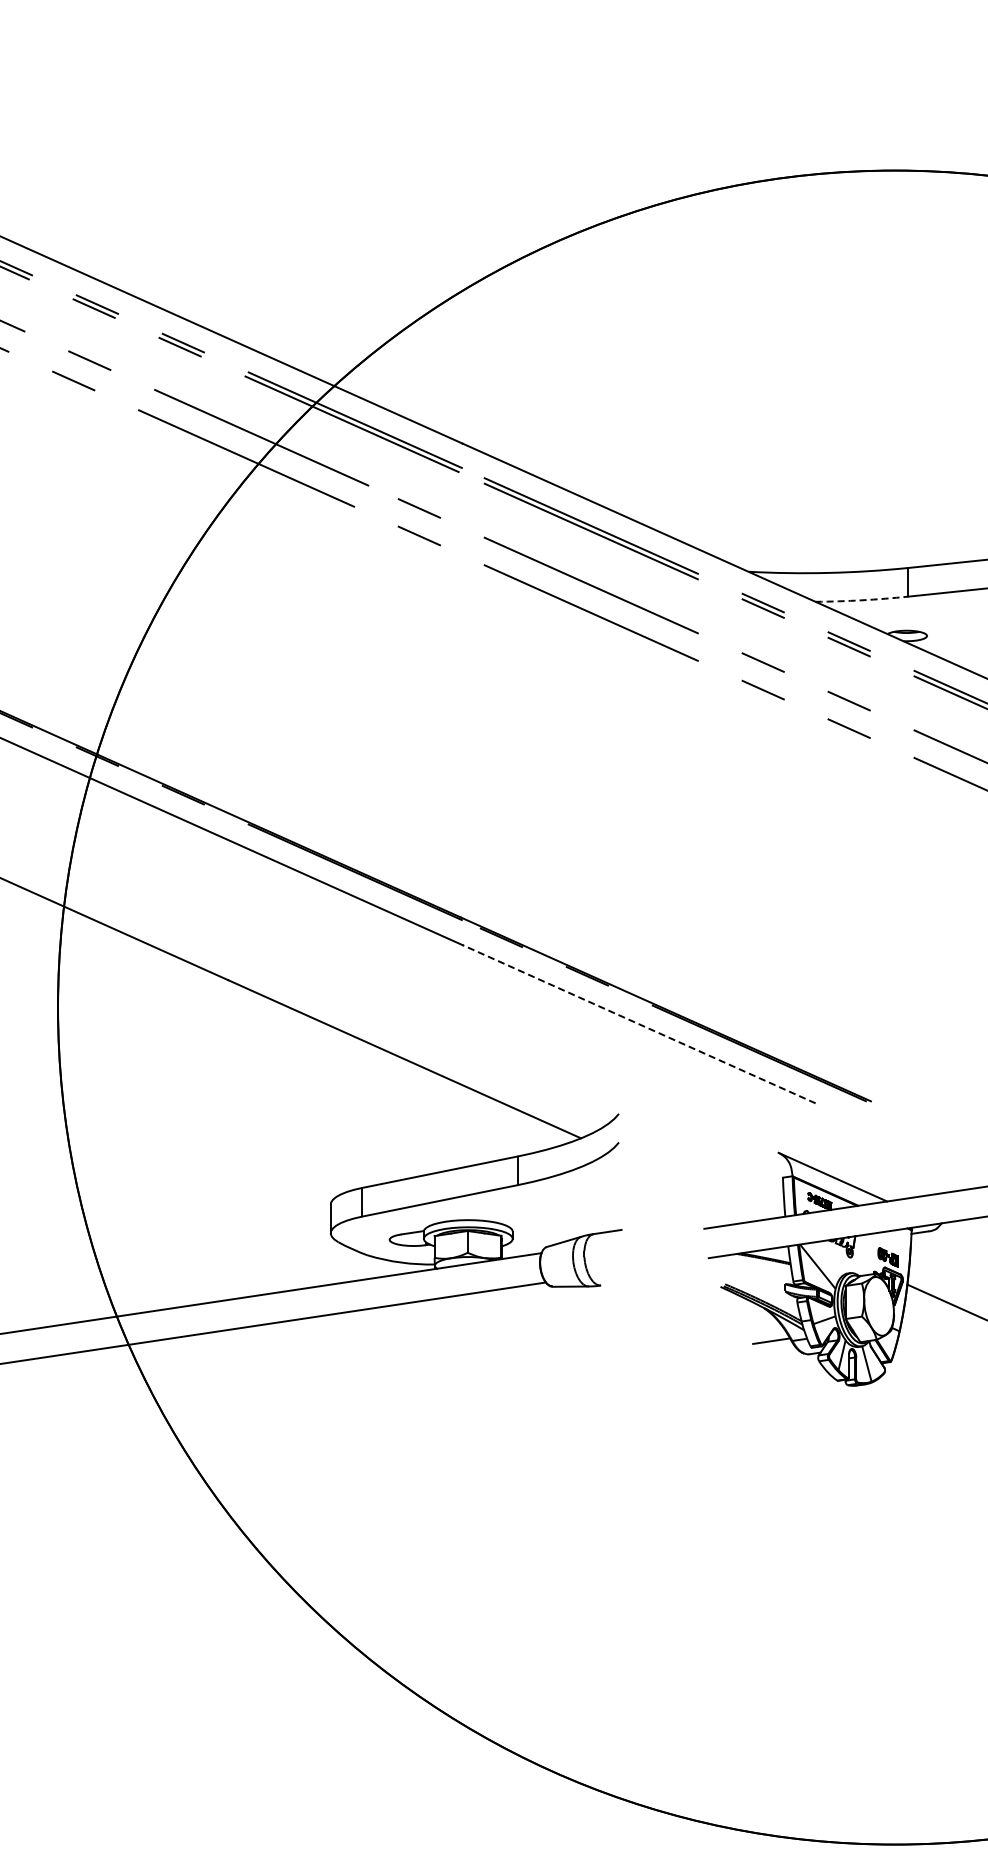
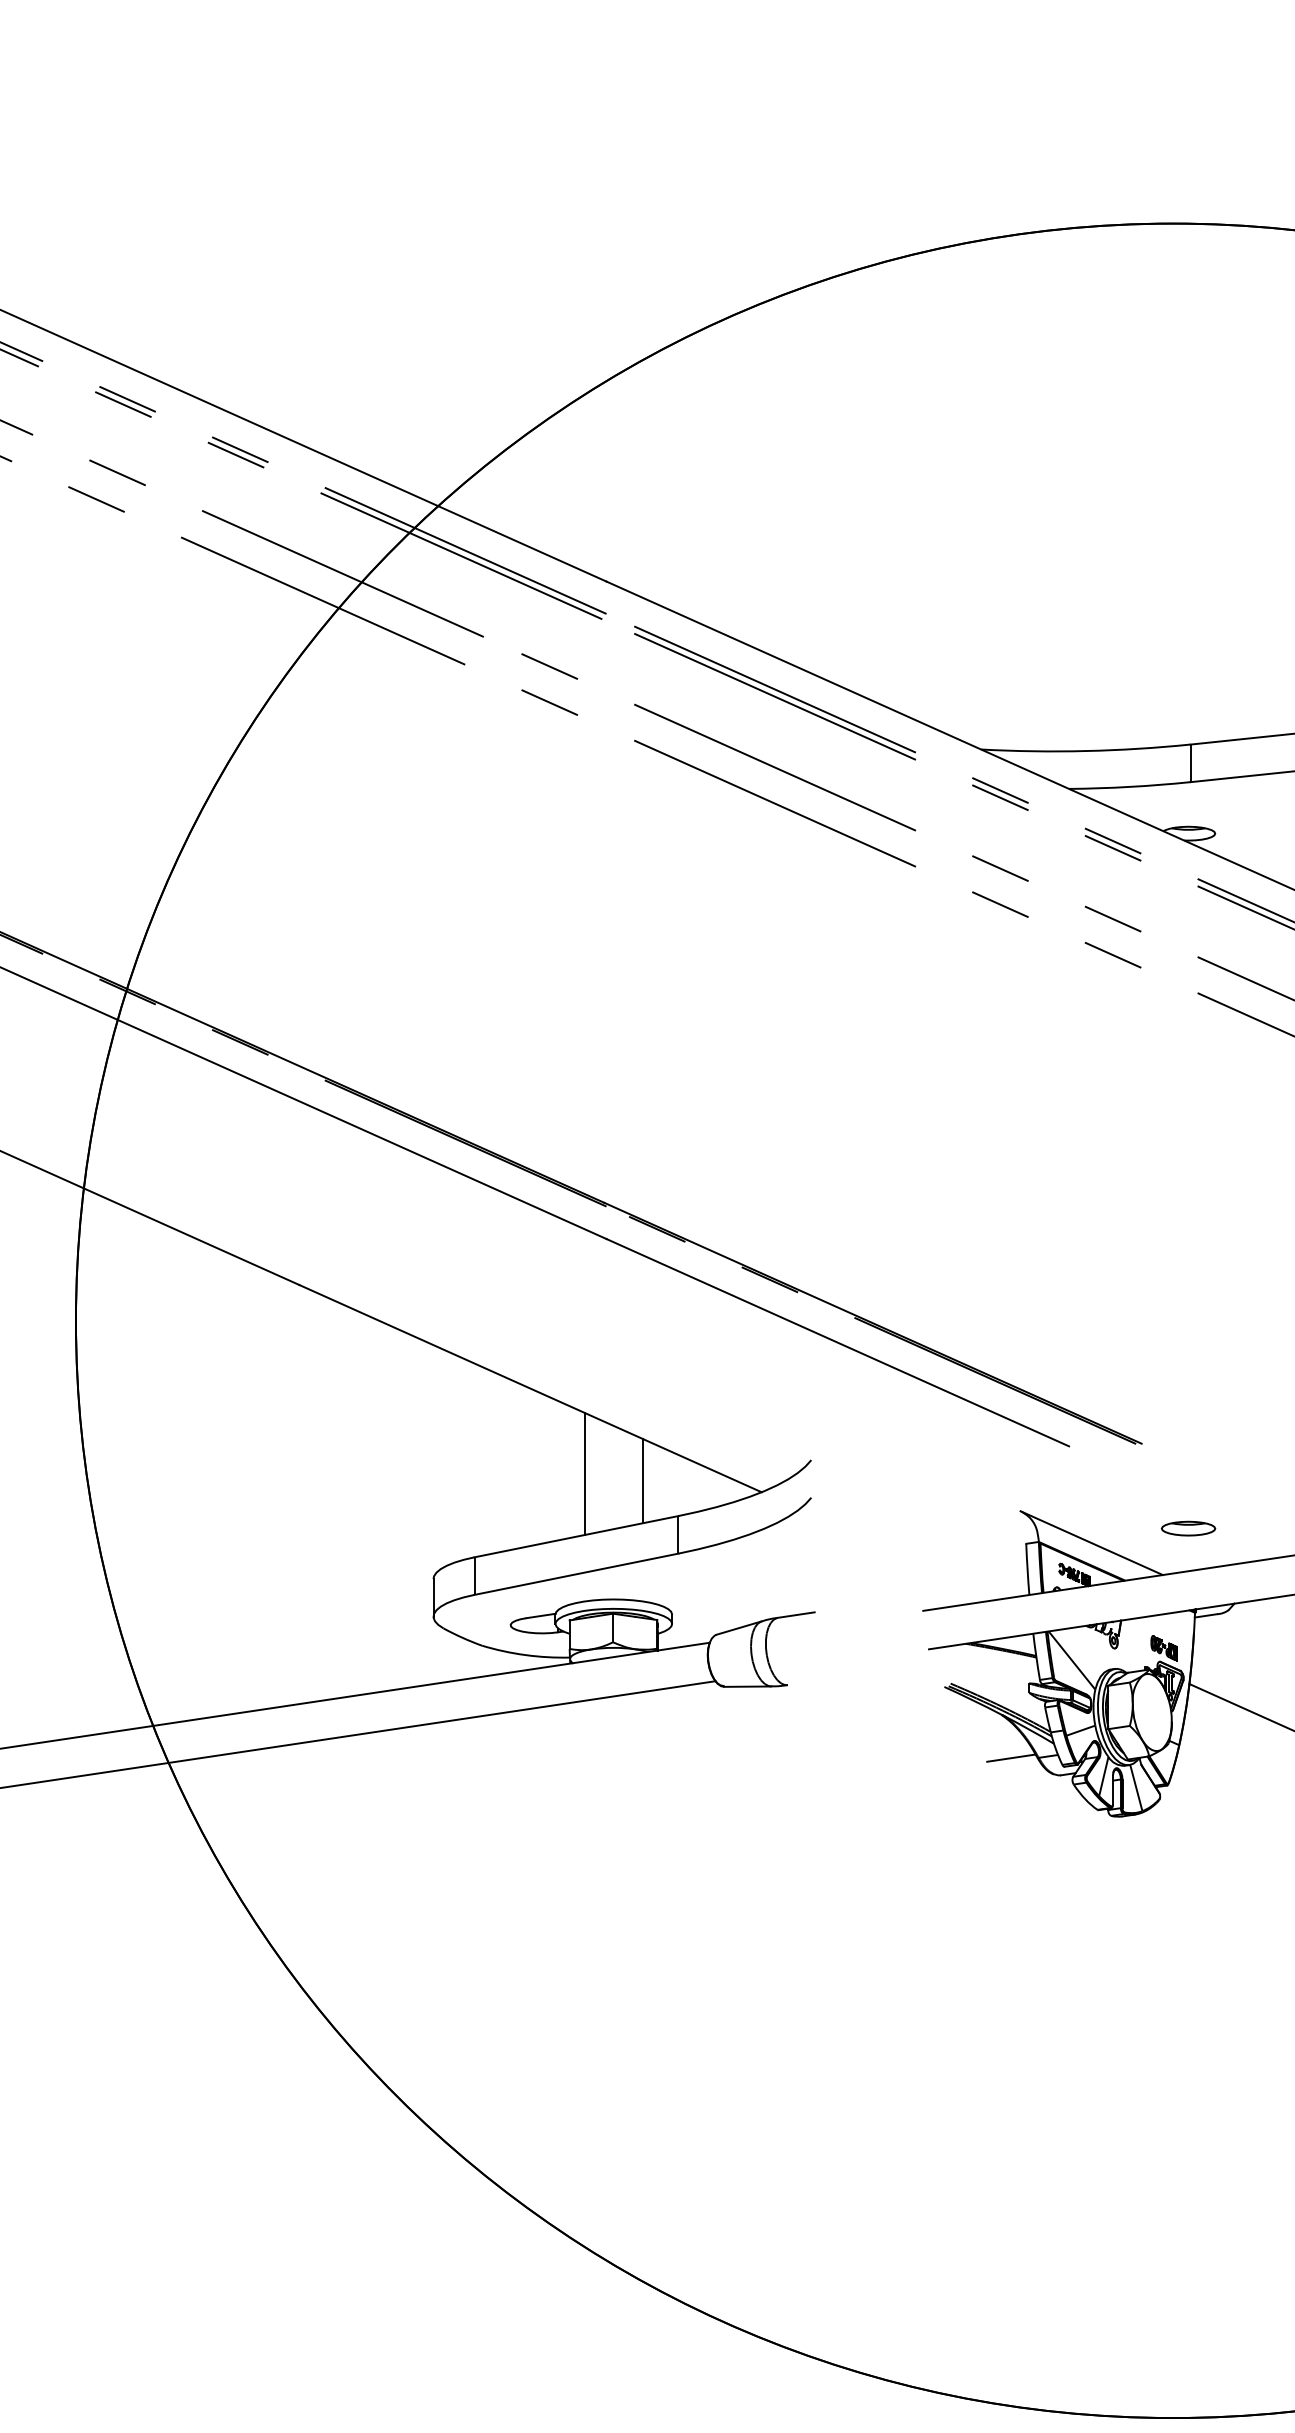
arc: (861, 600) -> (1129, 787), dashed -> solid
line: (638, 1024) -> (836, 1343), dashed -> solid
line: (446, 1123) -> (585, 1472), added
line: (490, 1129) -> (642, 1480), added
part: (906, 1166) -> (1188, 1529), added

